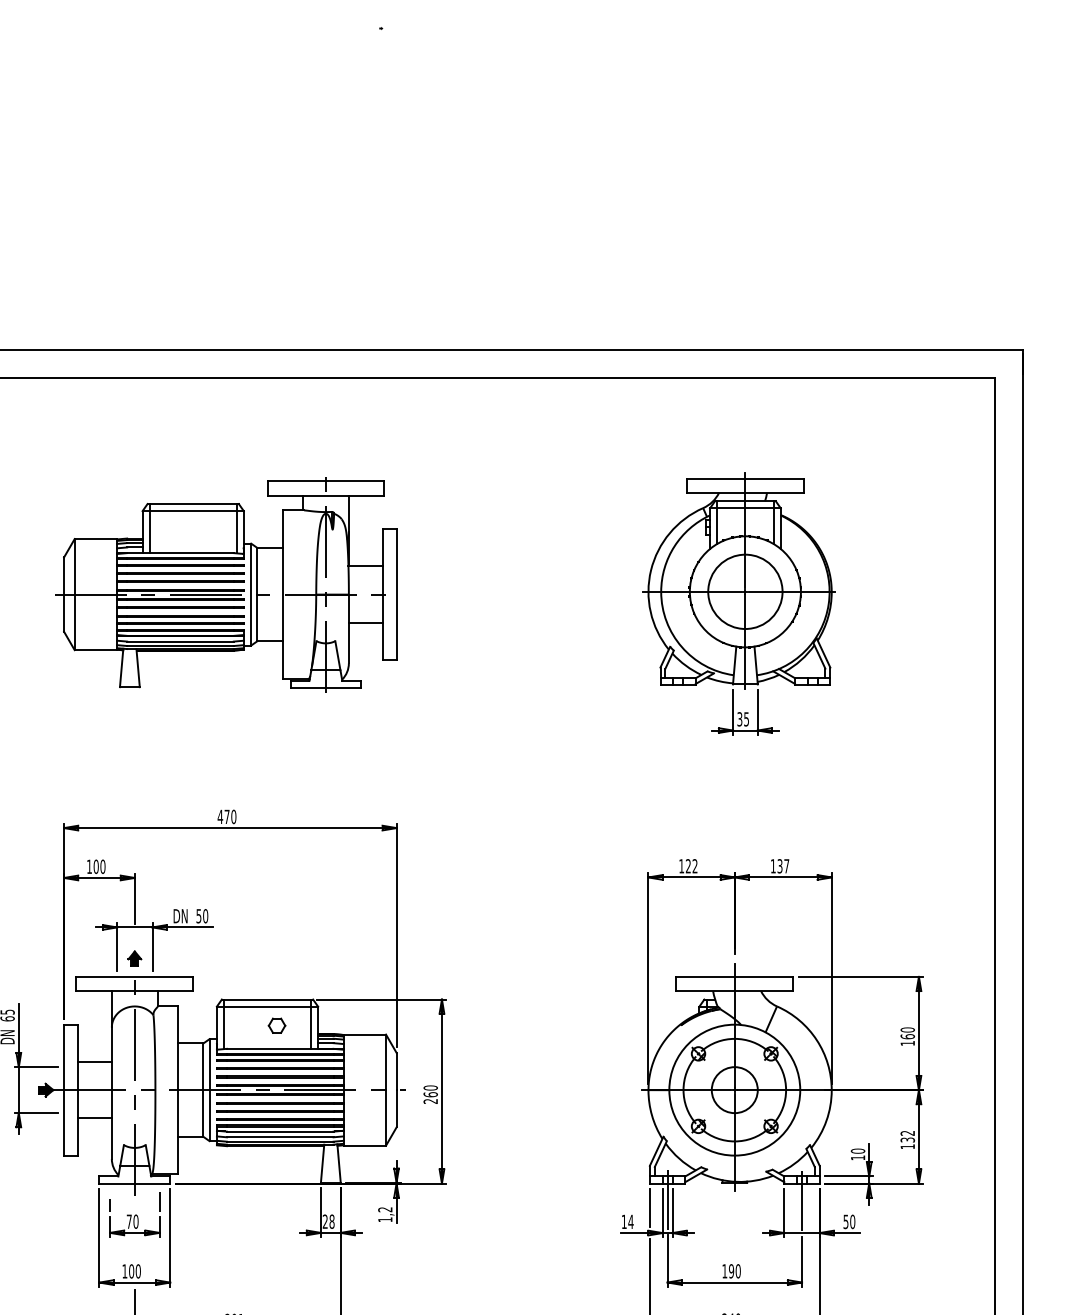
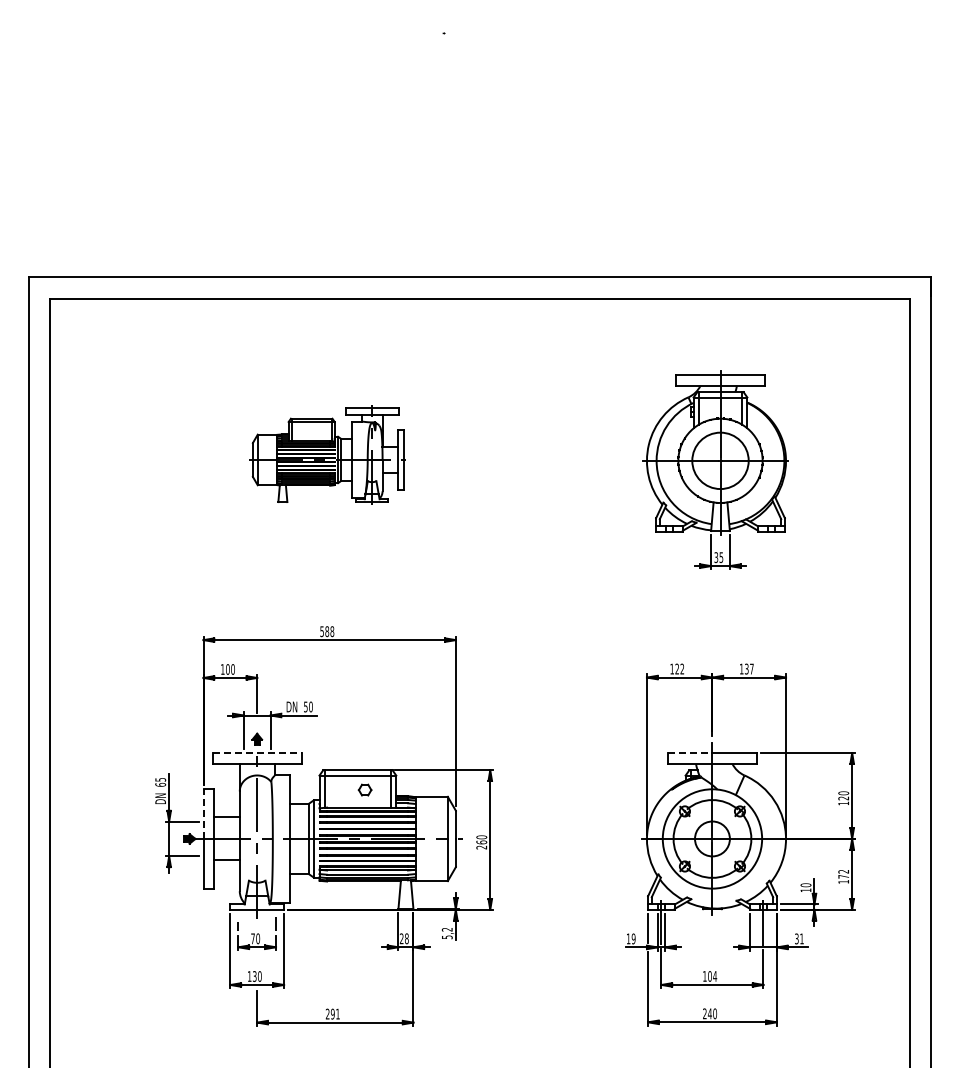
part: (226, 584) -> (326, 455), size x0.6
text: (227, 816) -> (327, 631), 470 -> 588
line: (135, 977) -> (257, 753), solid -> dashed
line: (705, 977) -> (690, 753), solid -> dashed
text: (907, 1036) -> (843, 798), 160 -> 120
line: (64, 1057) -> (203, 814), solid -> dashed
text: (907, 1139) -> (843, 876), 132 -> 172
text: (385, 1220) -> (447, 937), 1,2 -> 5,2
text: (630, 1221) -> (633, 938), 14 -> 19
text: (849, 1221) -> (799, 938), 50 -> 31
text: (131, 1271) -> (254, 976), 100 -> 130
text: (734, 1271) -> (712, 976), 190 -> 104

